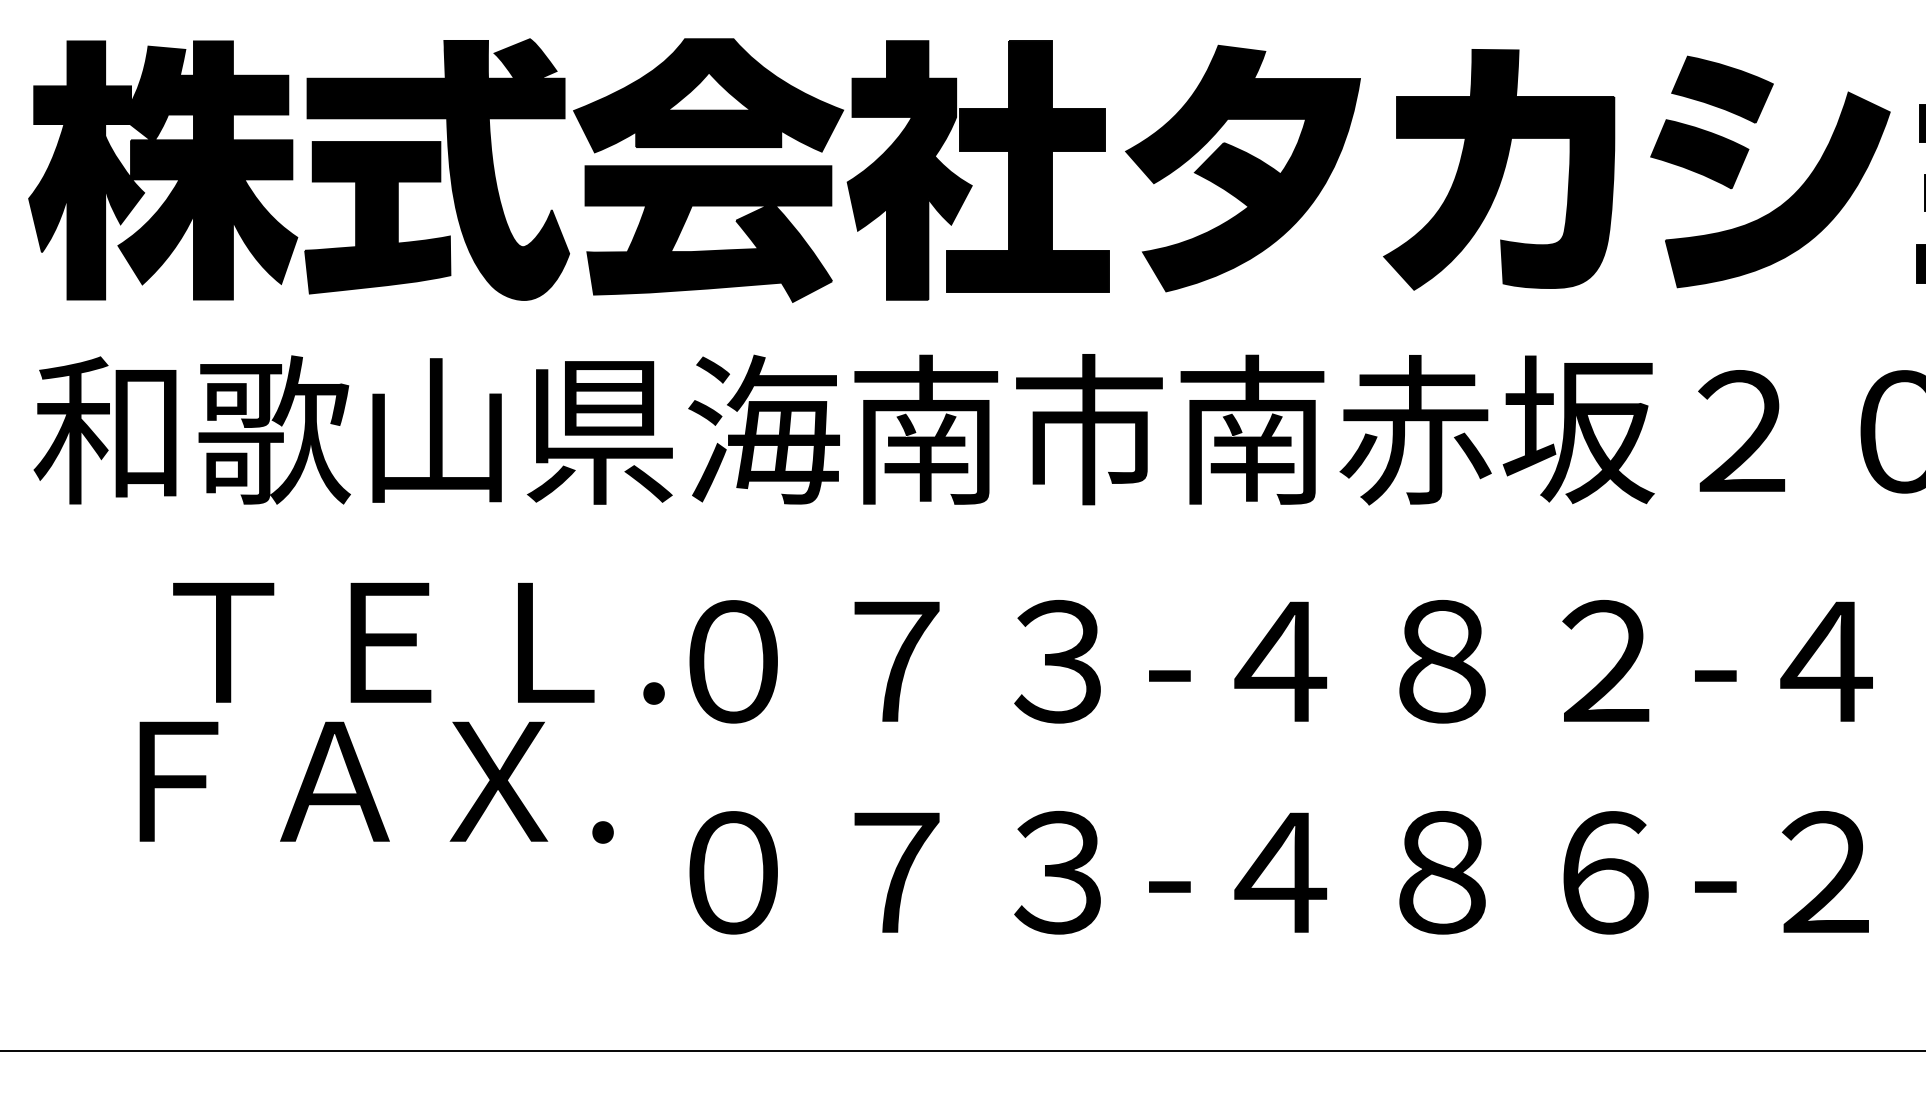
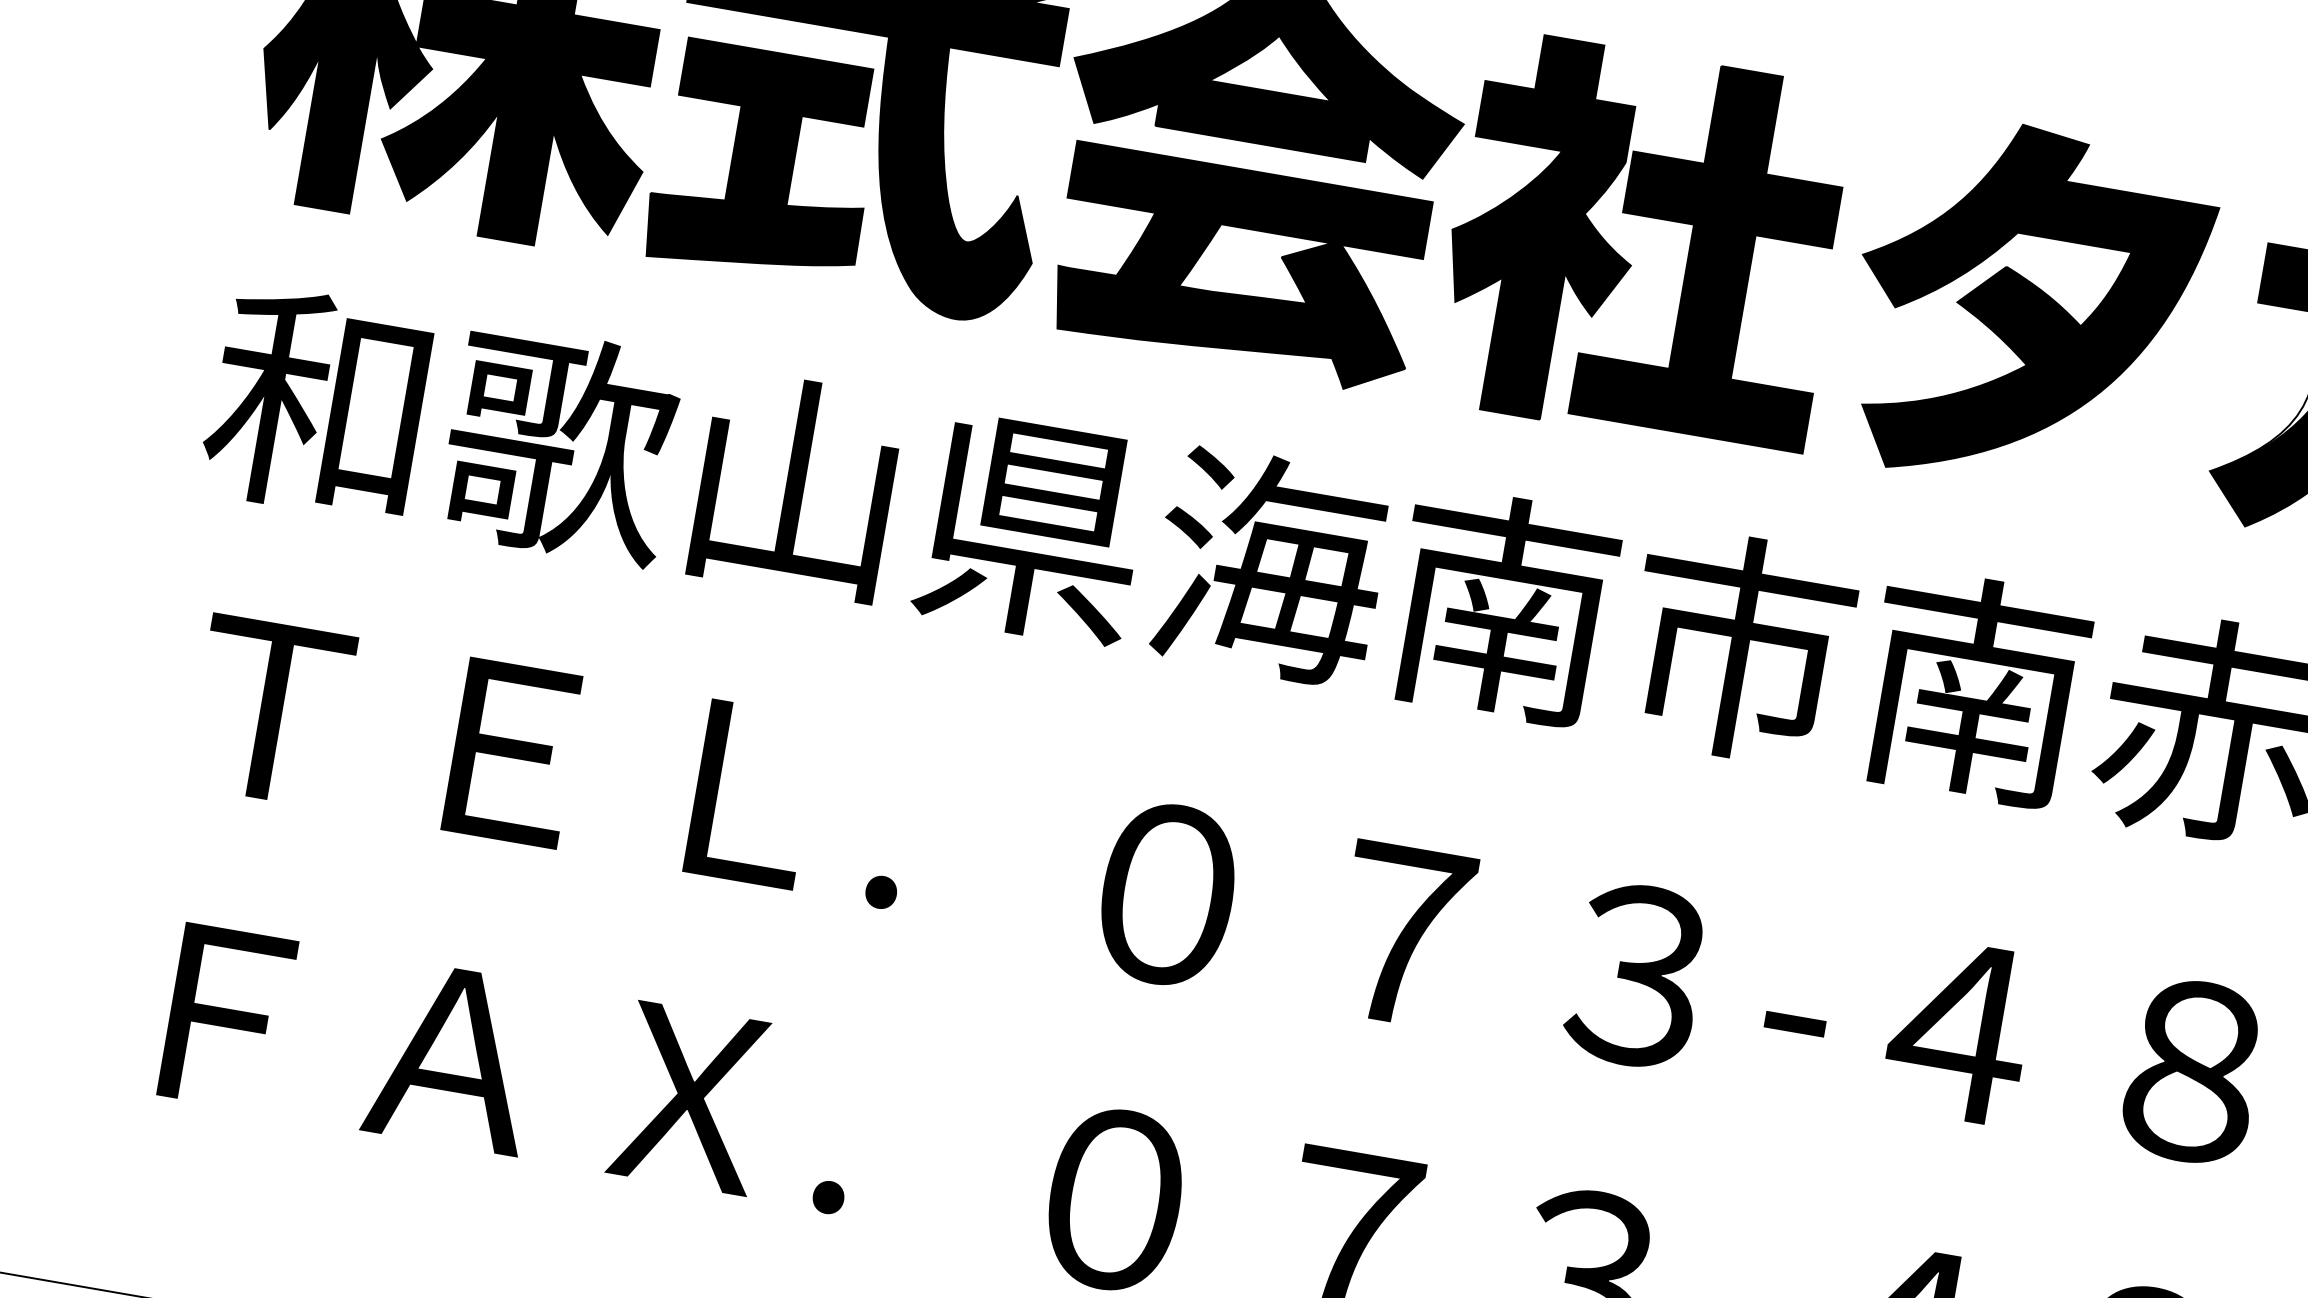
text: (418, 643) -> (552, 761), moved
text: (376, 782) -> (513, 1068), moved

